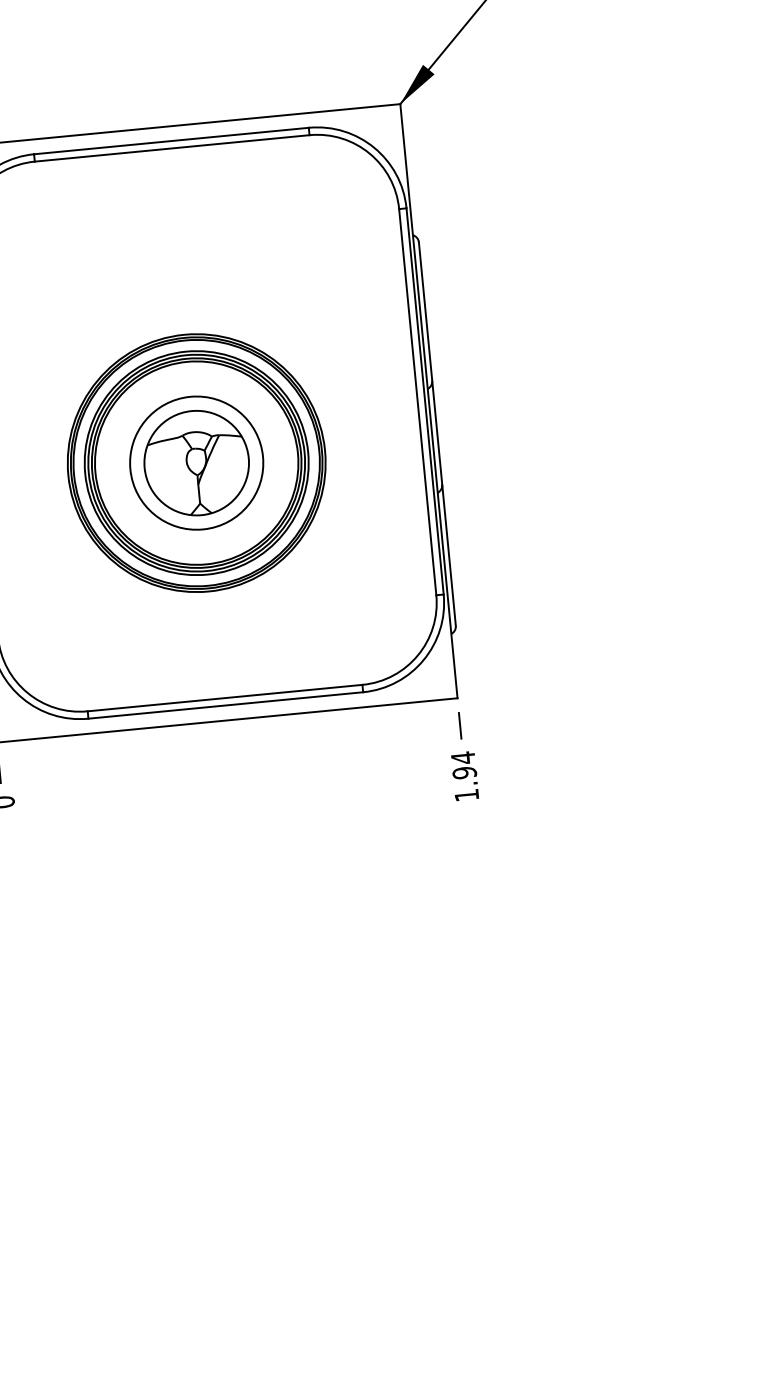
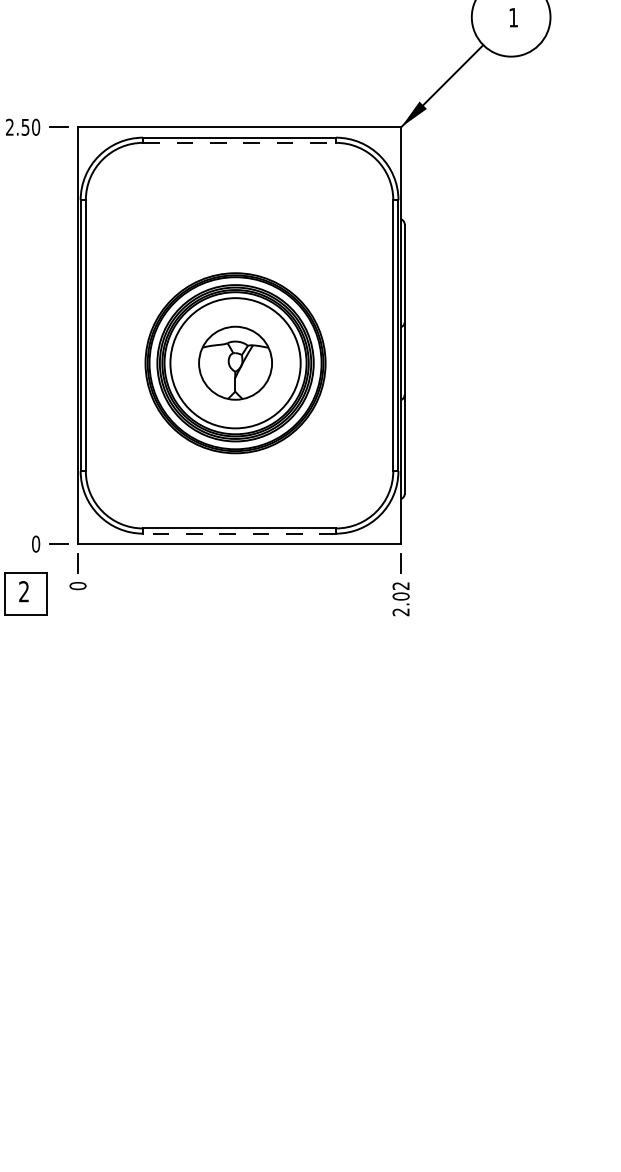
line: (173, 147) -> (240, 142), solid -> dashed
circle: (196, 462) -> (235, 362), size x1.4
line: (225, 705) -> (239, 533), solid -> dashed
text: (464, 775) -> (400, 598), 1.94 -> 2.02

